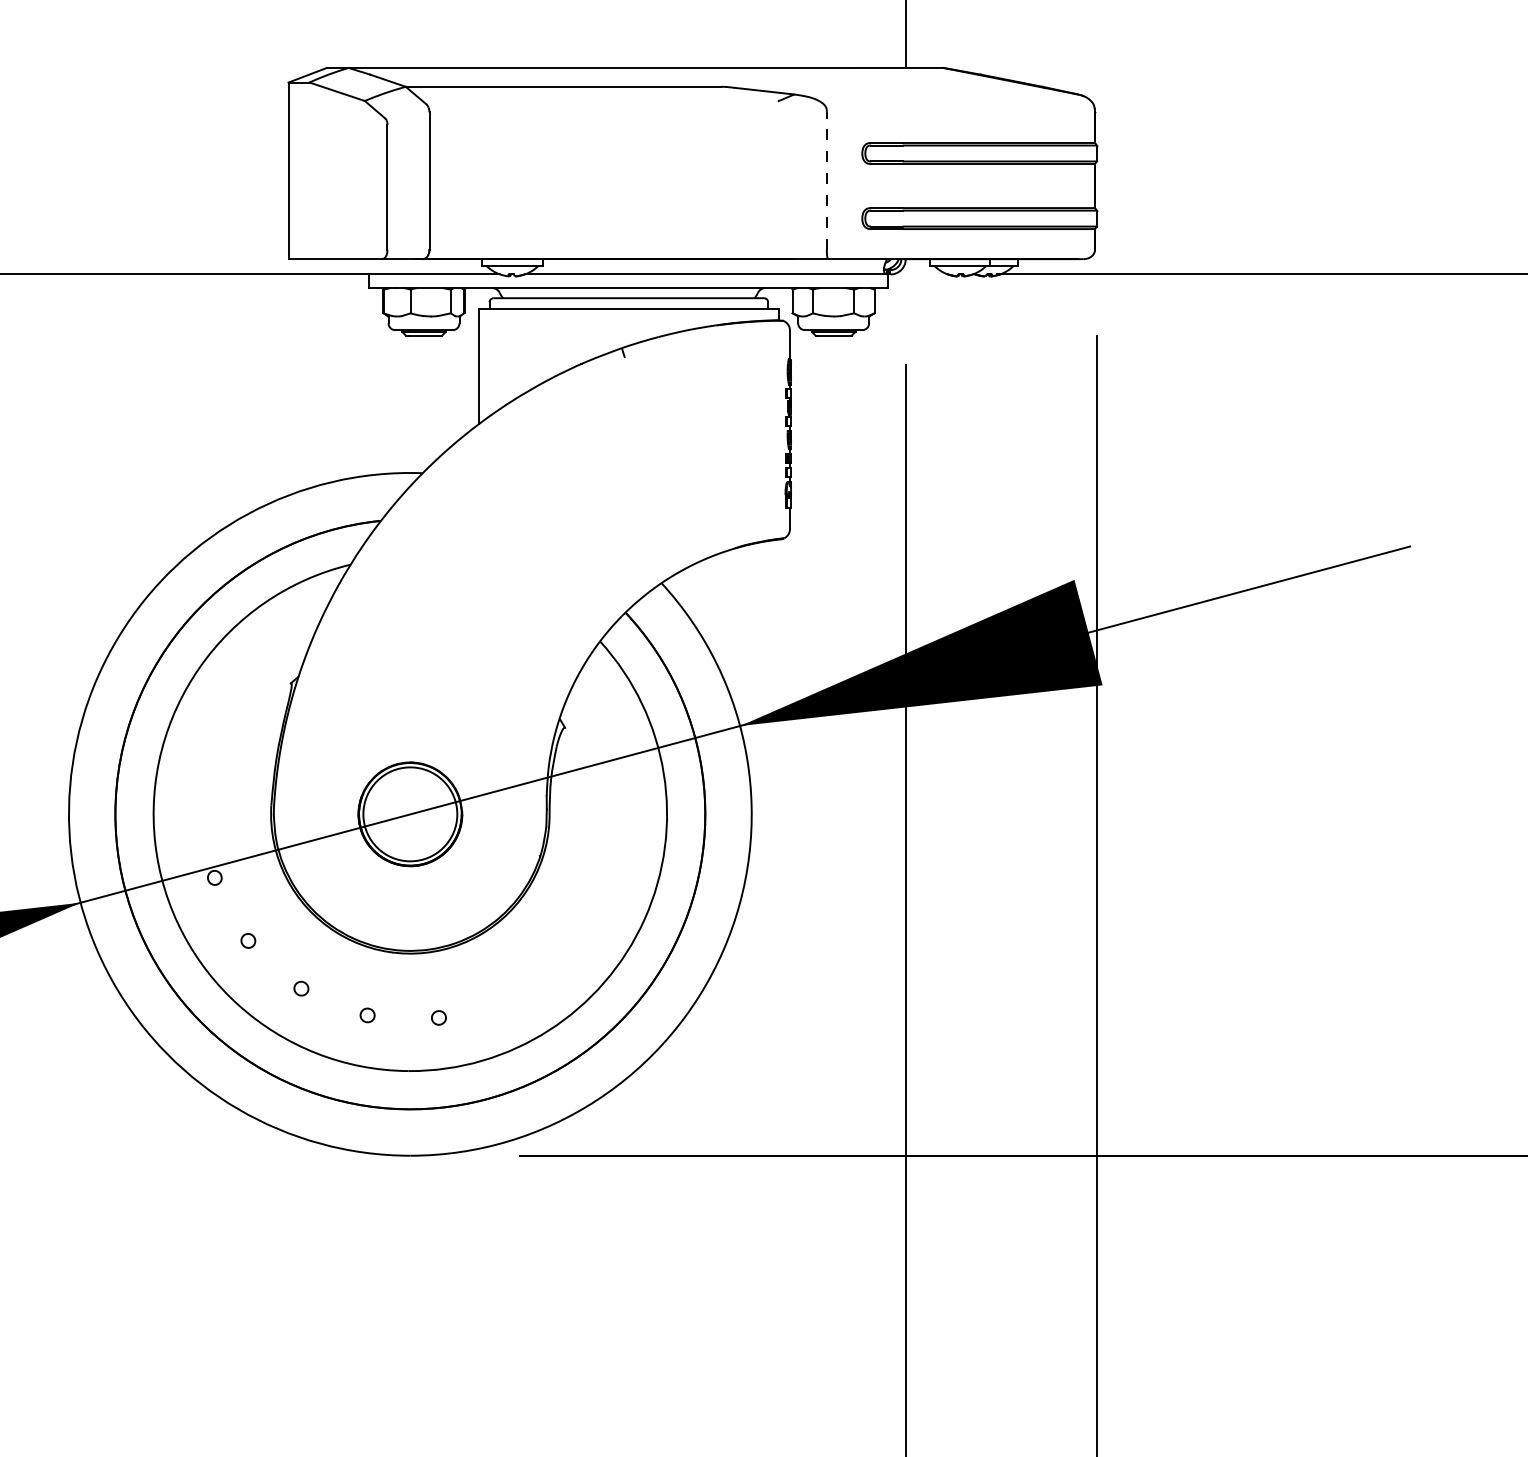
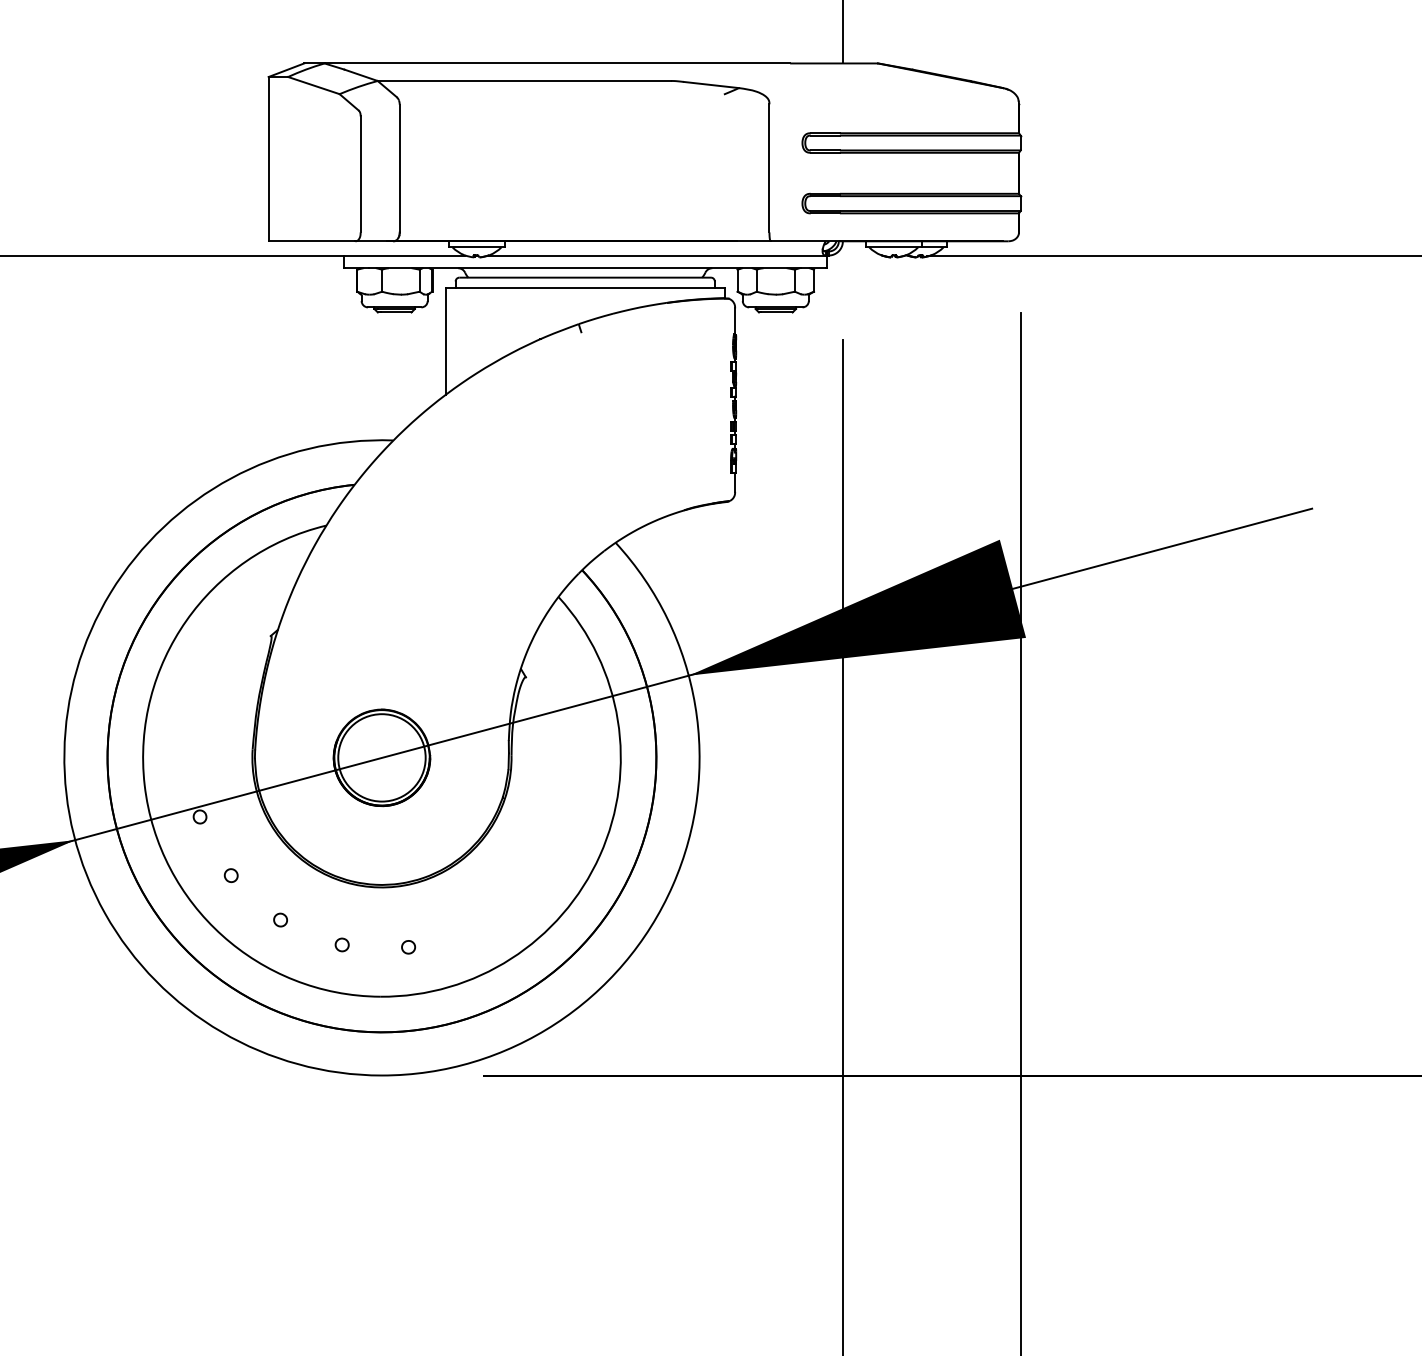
line: (826, 180) -> (769, 168), dashed -> solid

